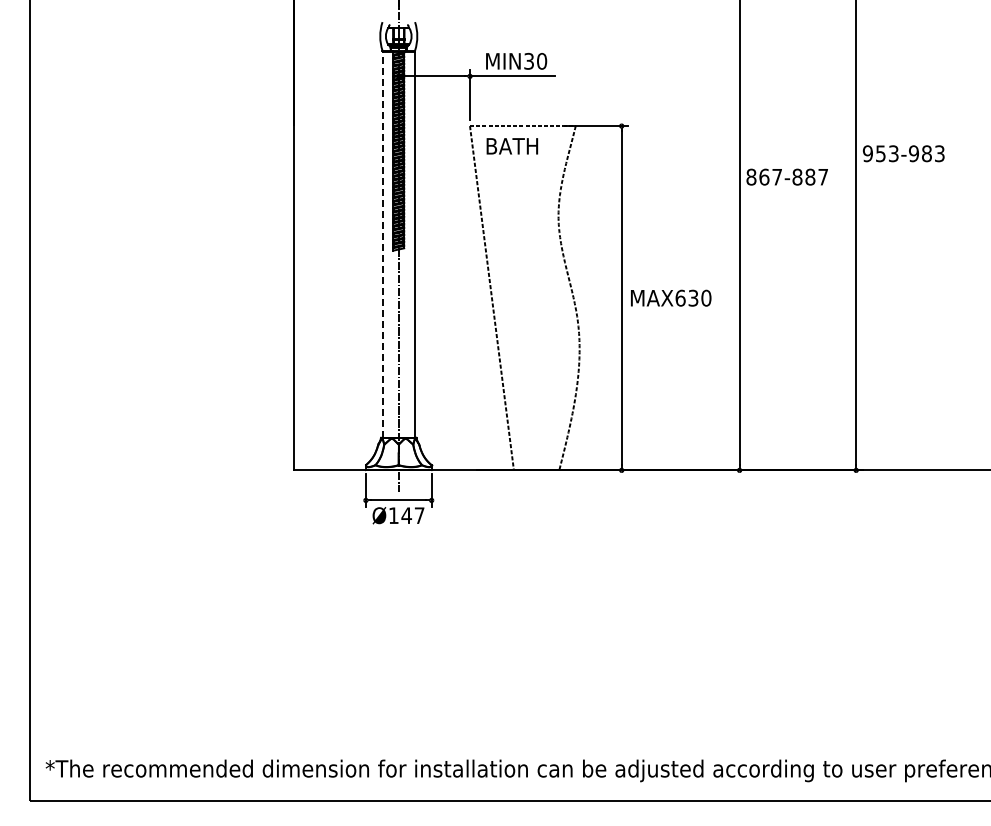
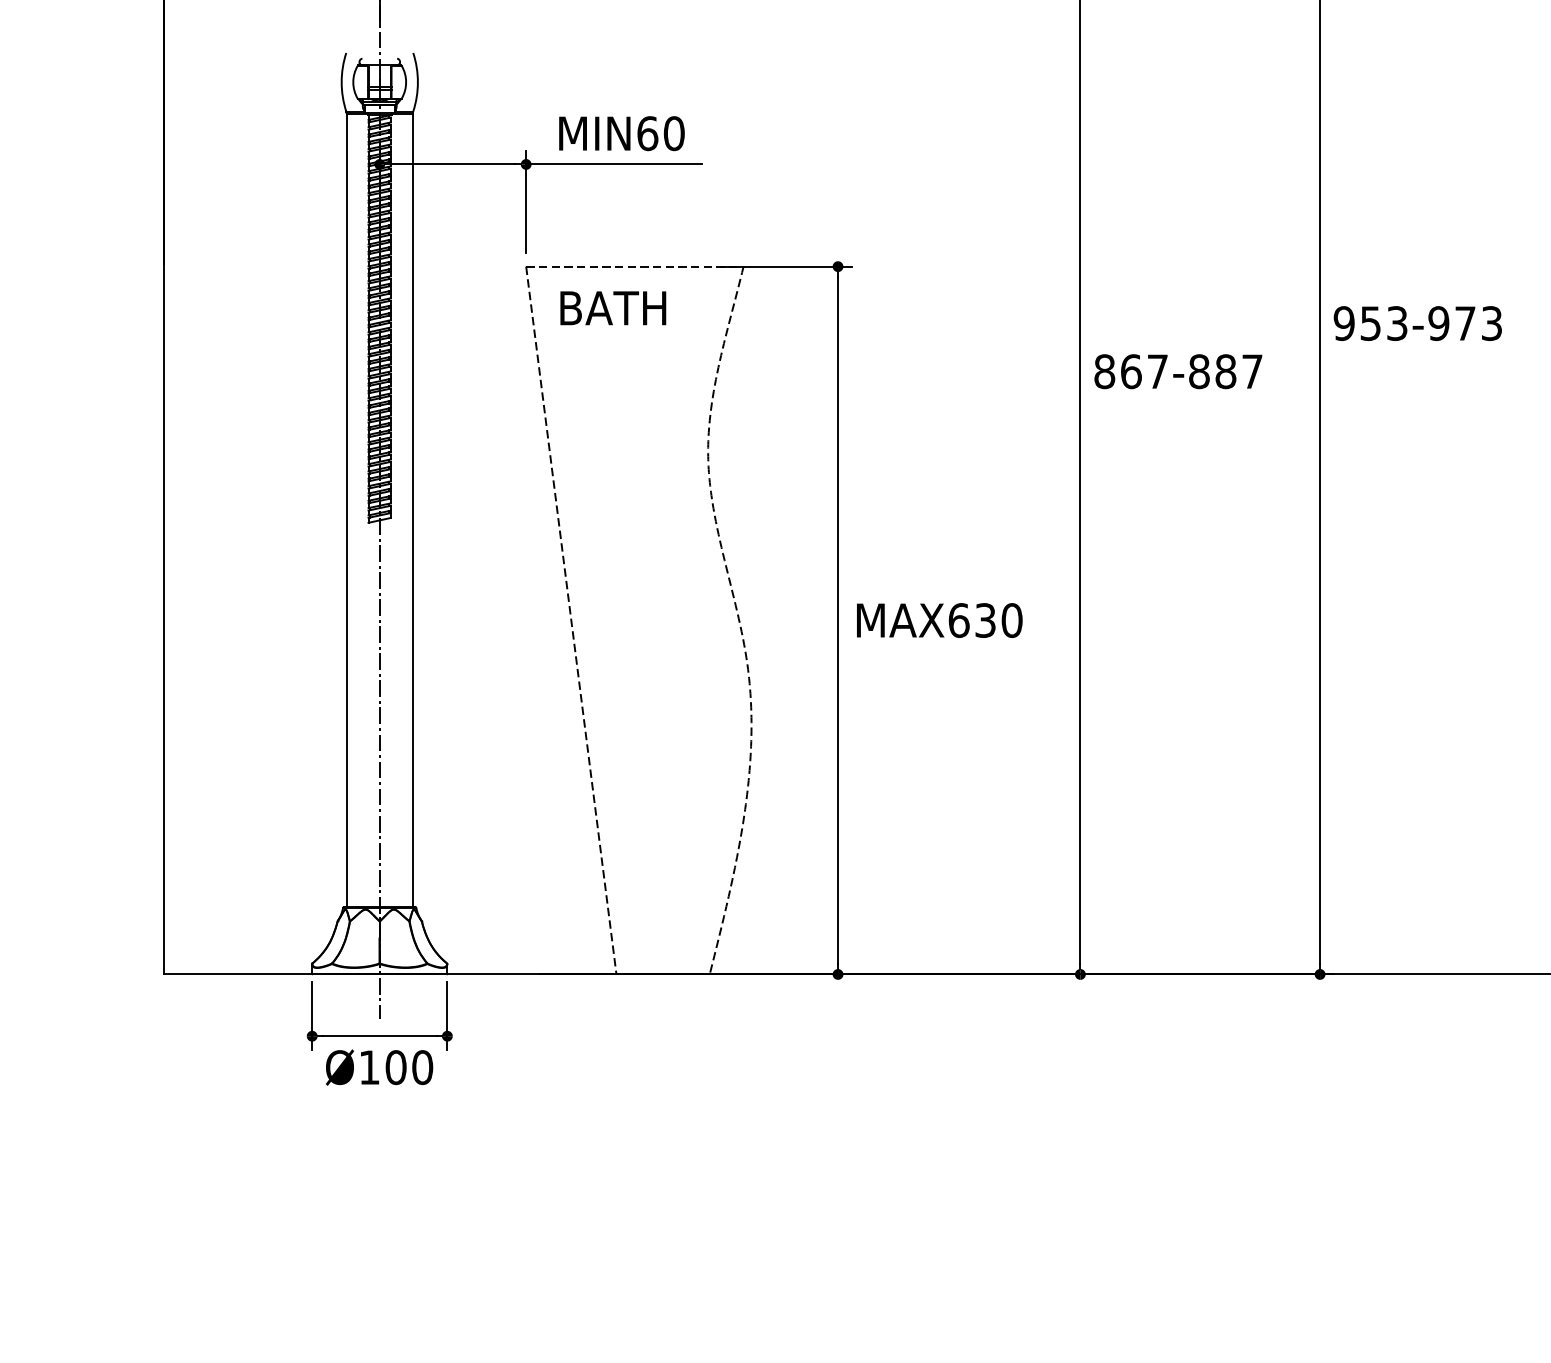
text: (529, 60) -> (648, 131), MIN30 -> MIN60
text: (926, 153) -> (1464, 323), 953-983 -> 953-973
line: (382, 244) -> (346, 510), dashed -> solid
text: (412, 515) -> (407, 1067), Ø147 -> Ø100

